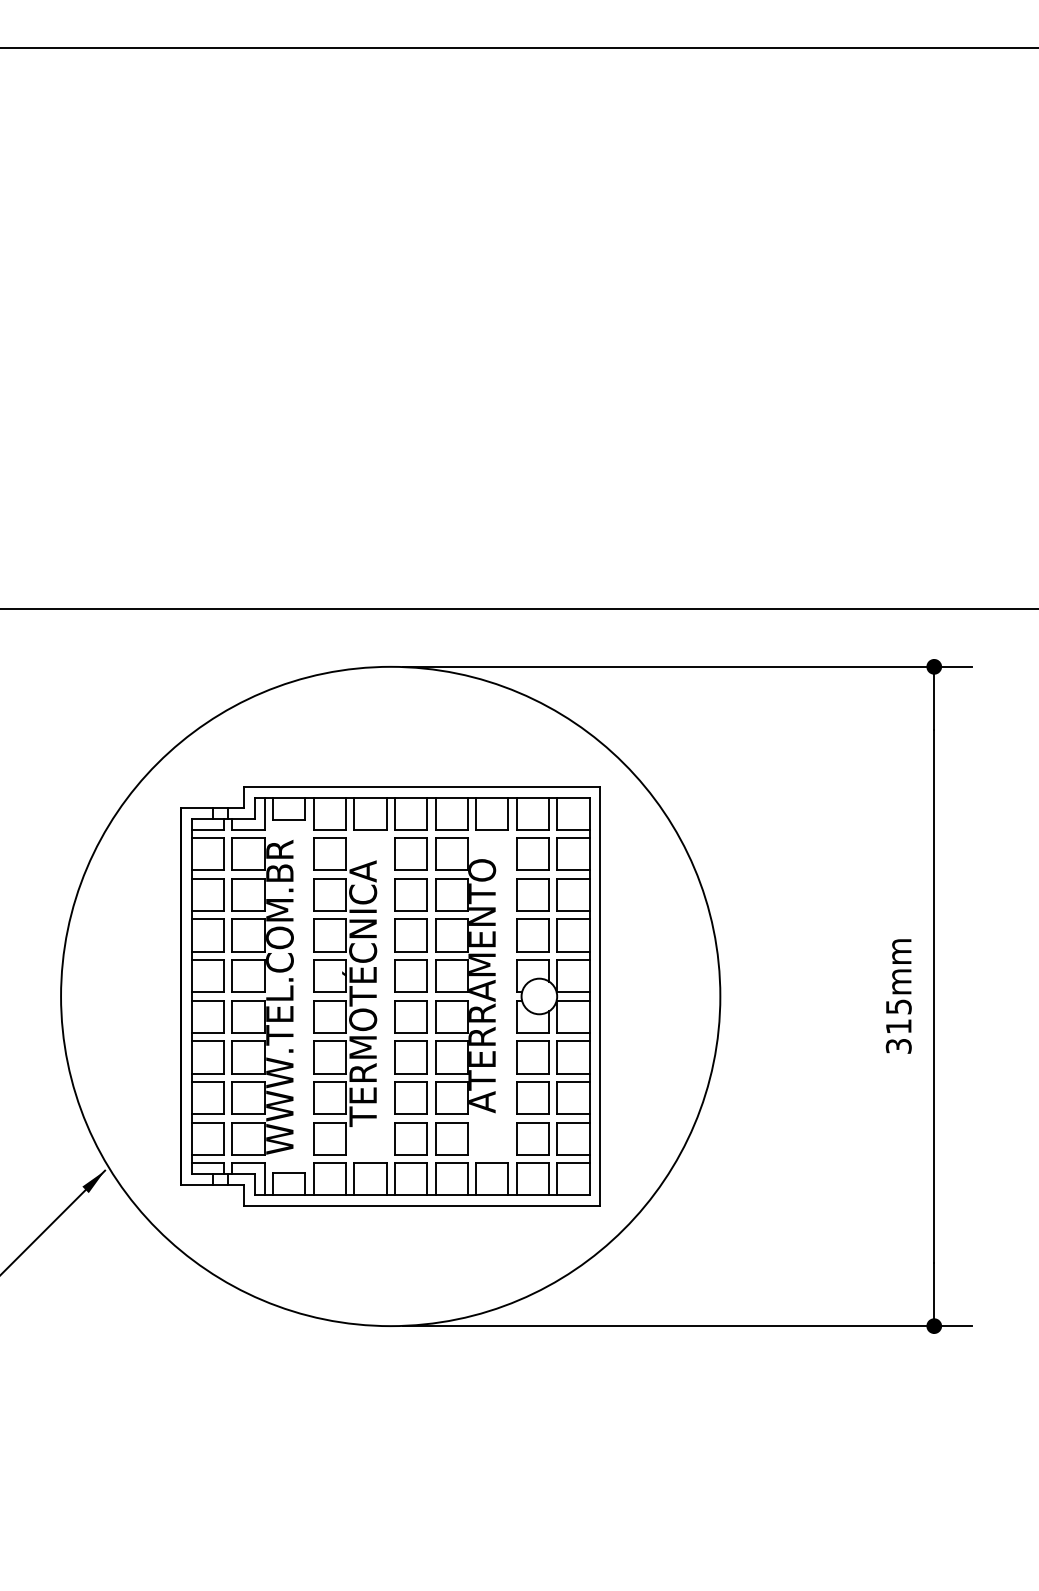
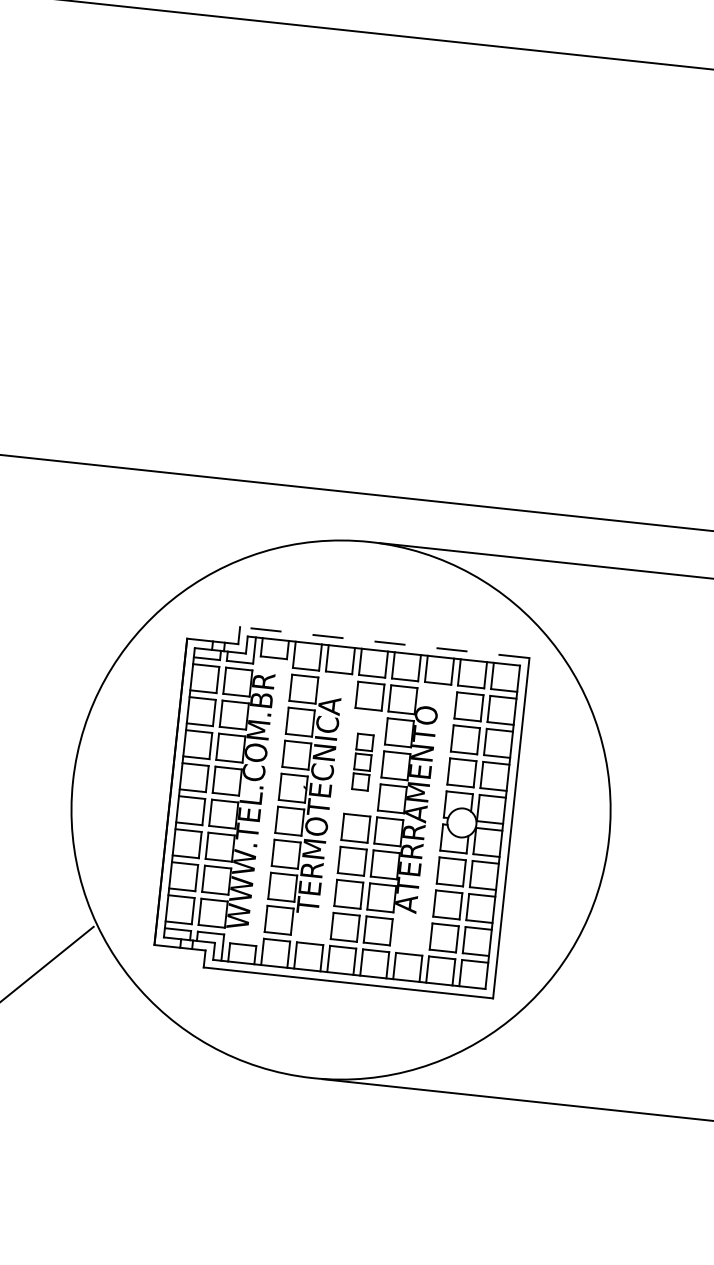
line: (422, 787) -> (385, 642), solid -> dashed
part: (410, 935) -> (362, 762), size x0.6
fill: (93, 1181) -> (83, 934), removed

